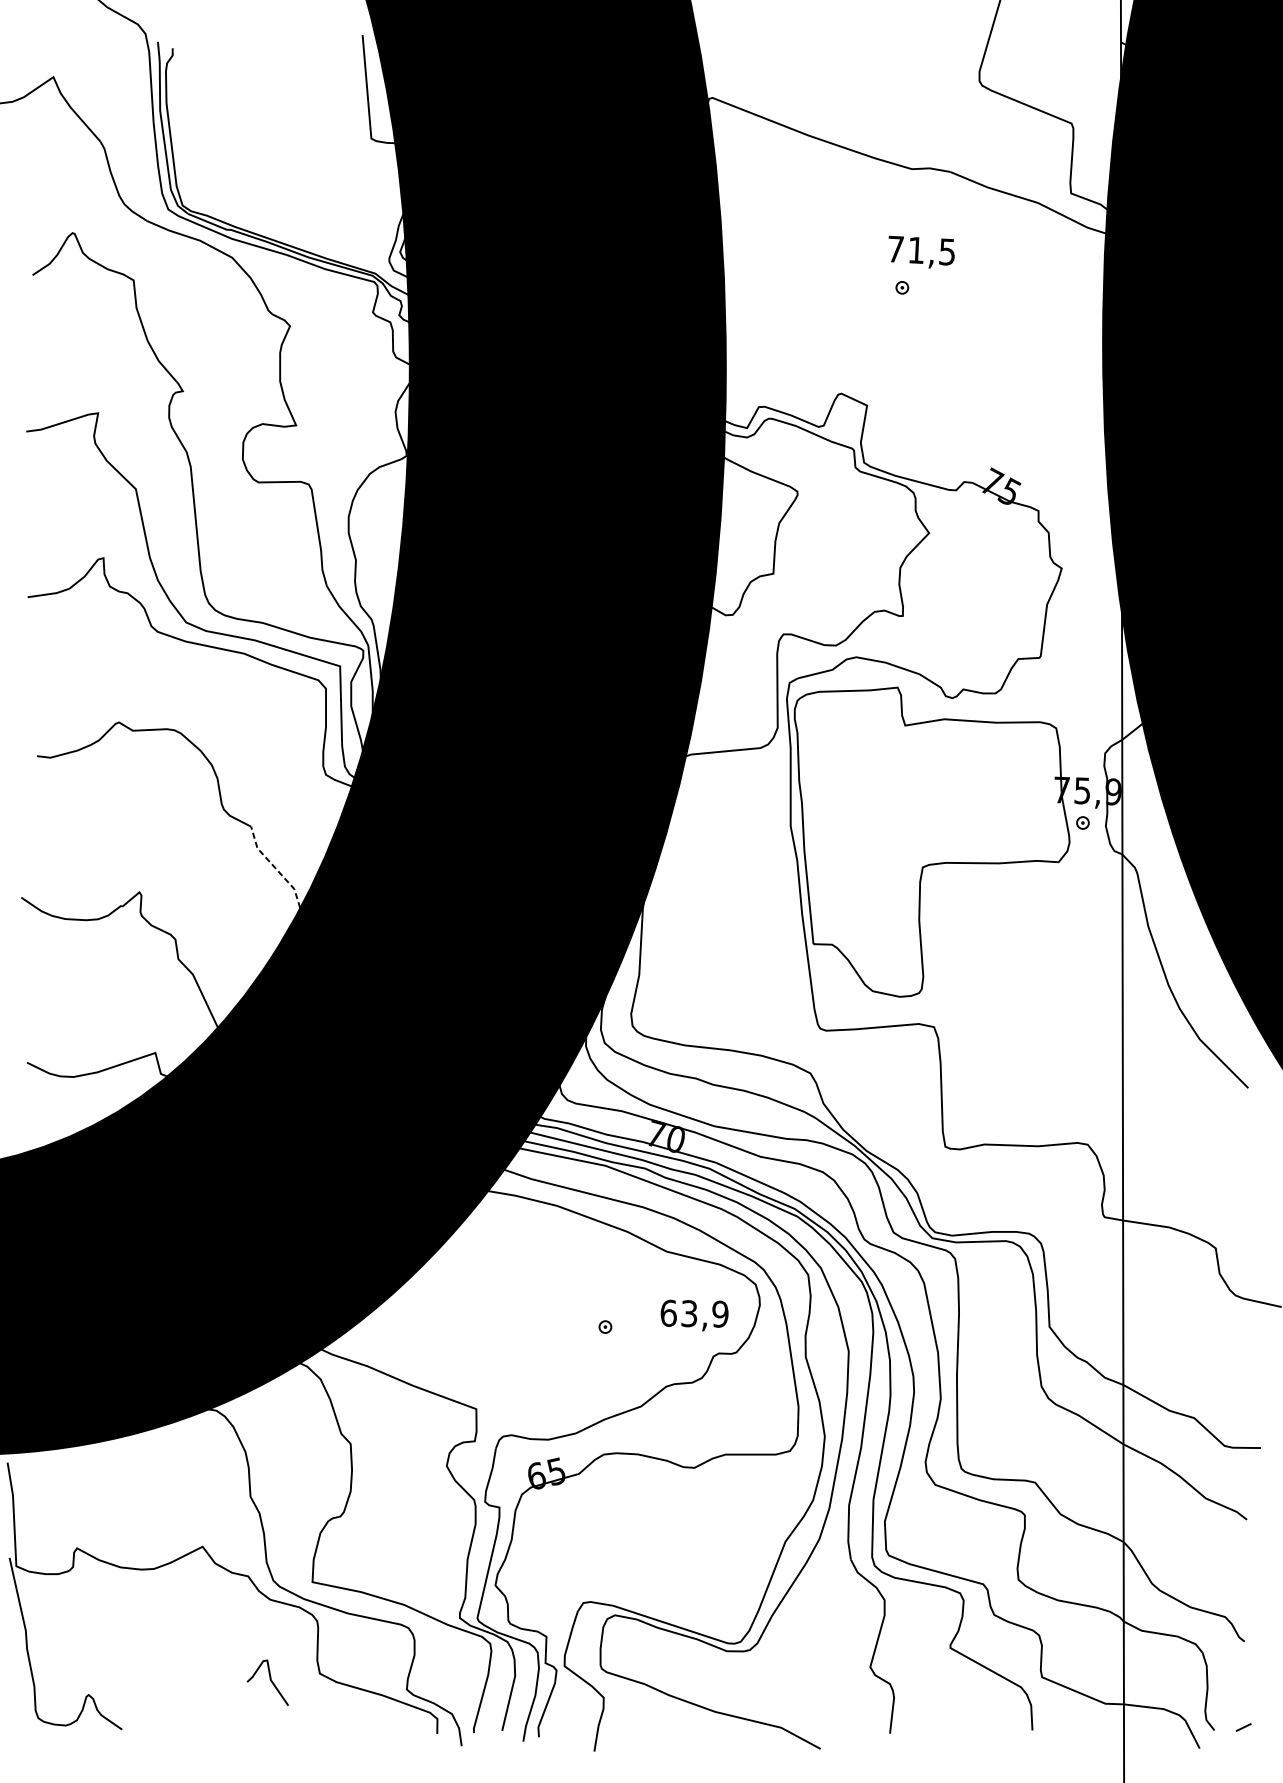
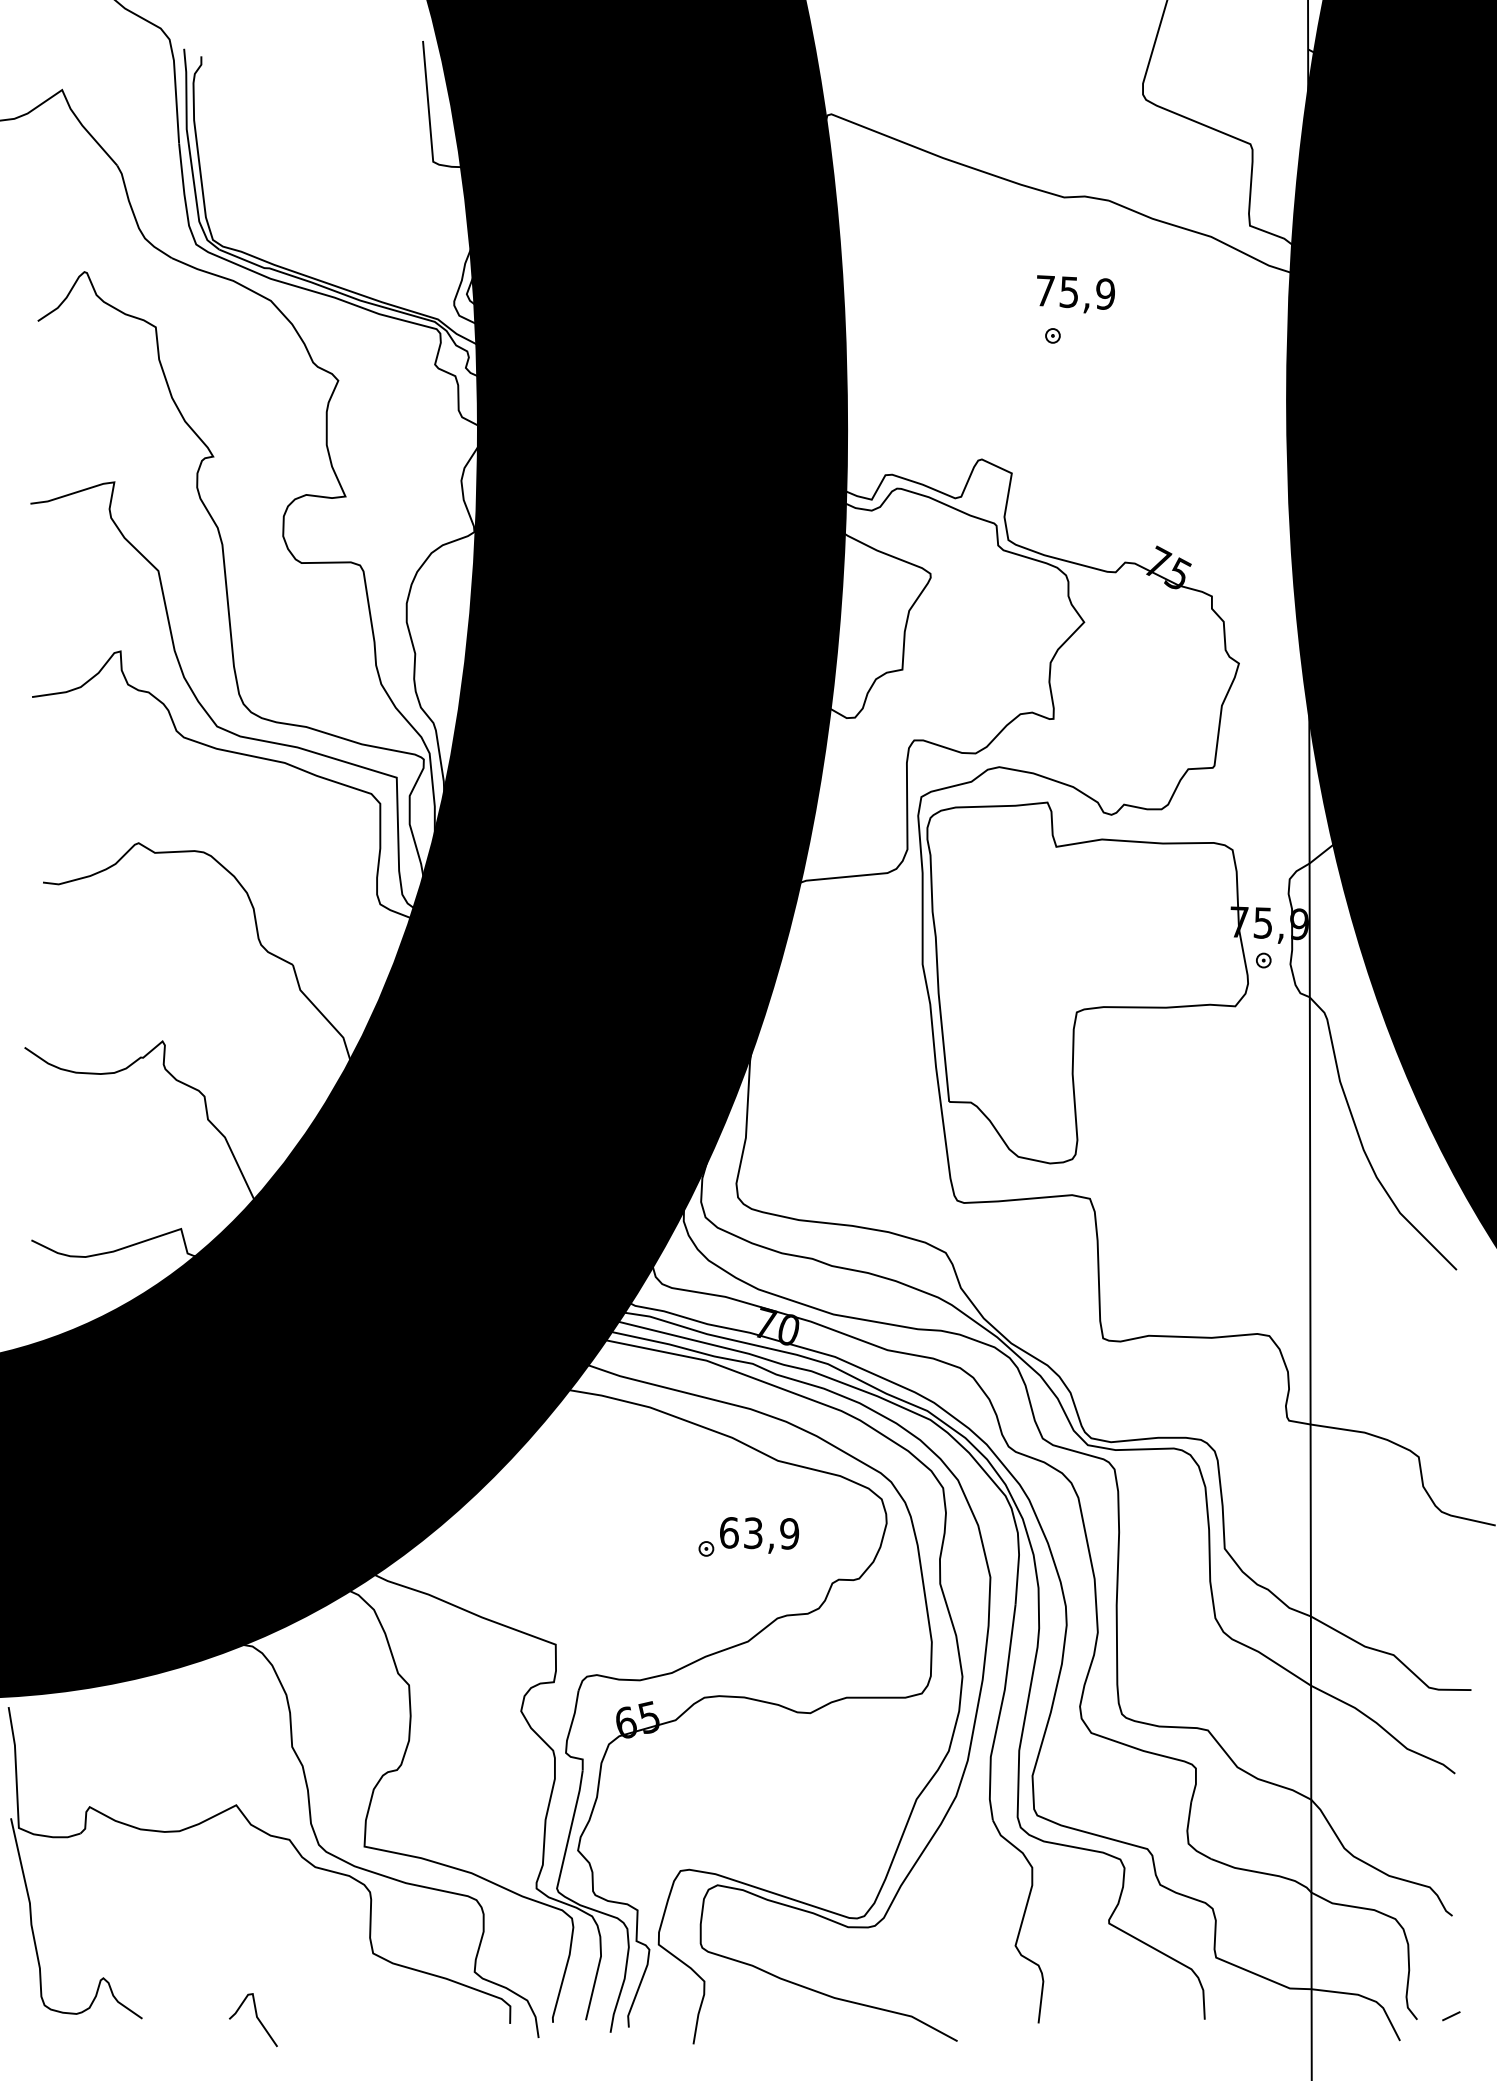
text: (931, 250) -> (1086, 292), 71,5 -> 75,9
line: (274, 867) -> (320, 1012), dashed -> solid
text: (694, 1315) -> (759, 1535), moved
curve: (270, 1681) -> (256, 2018), moved

